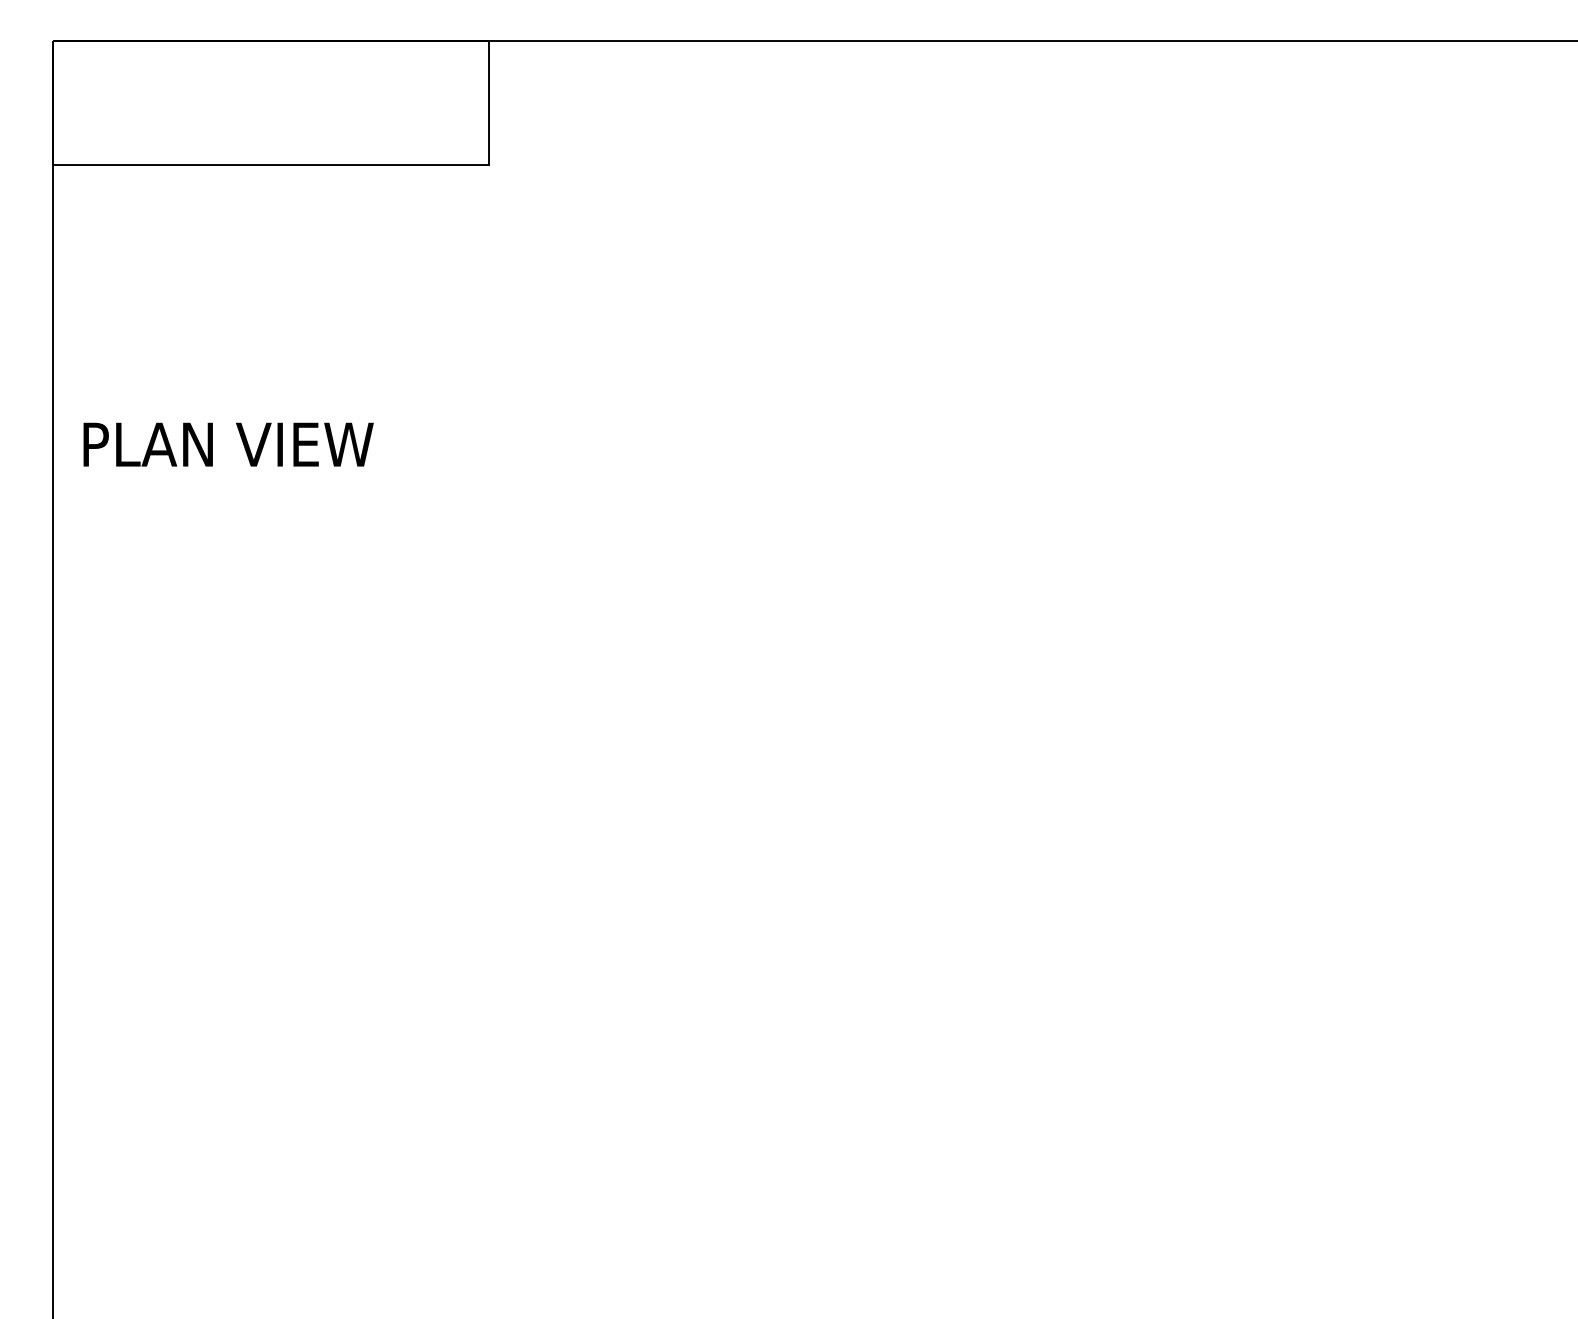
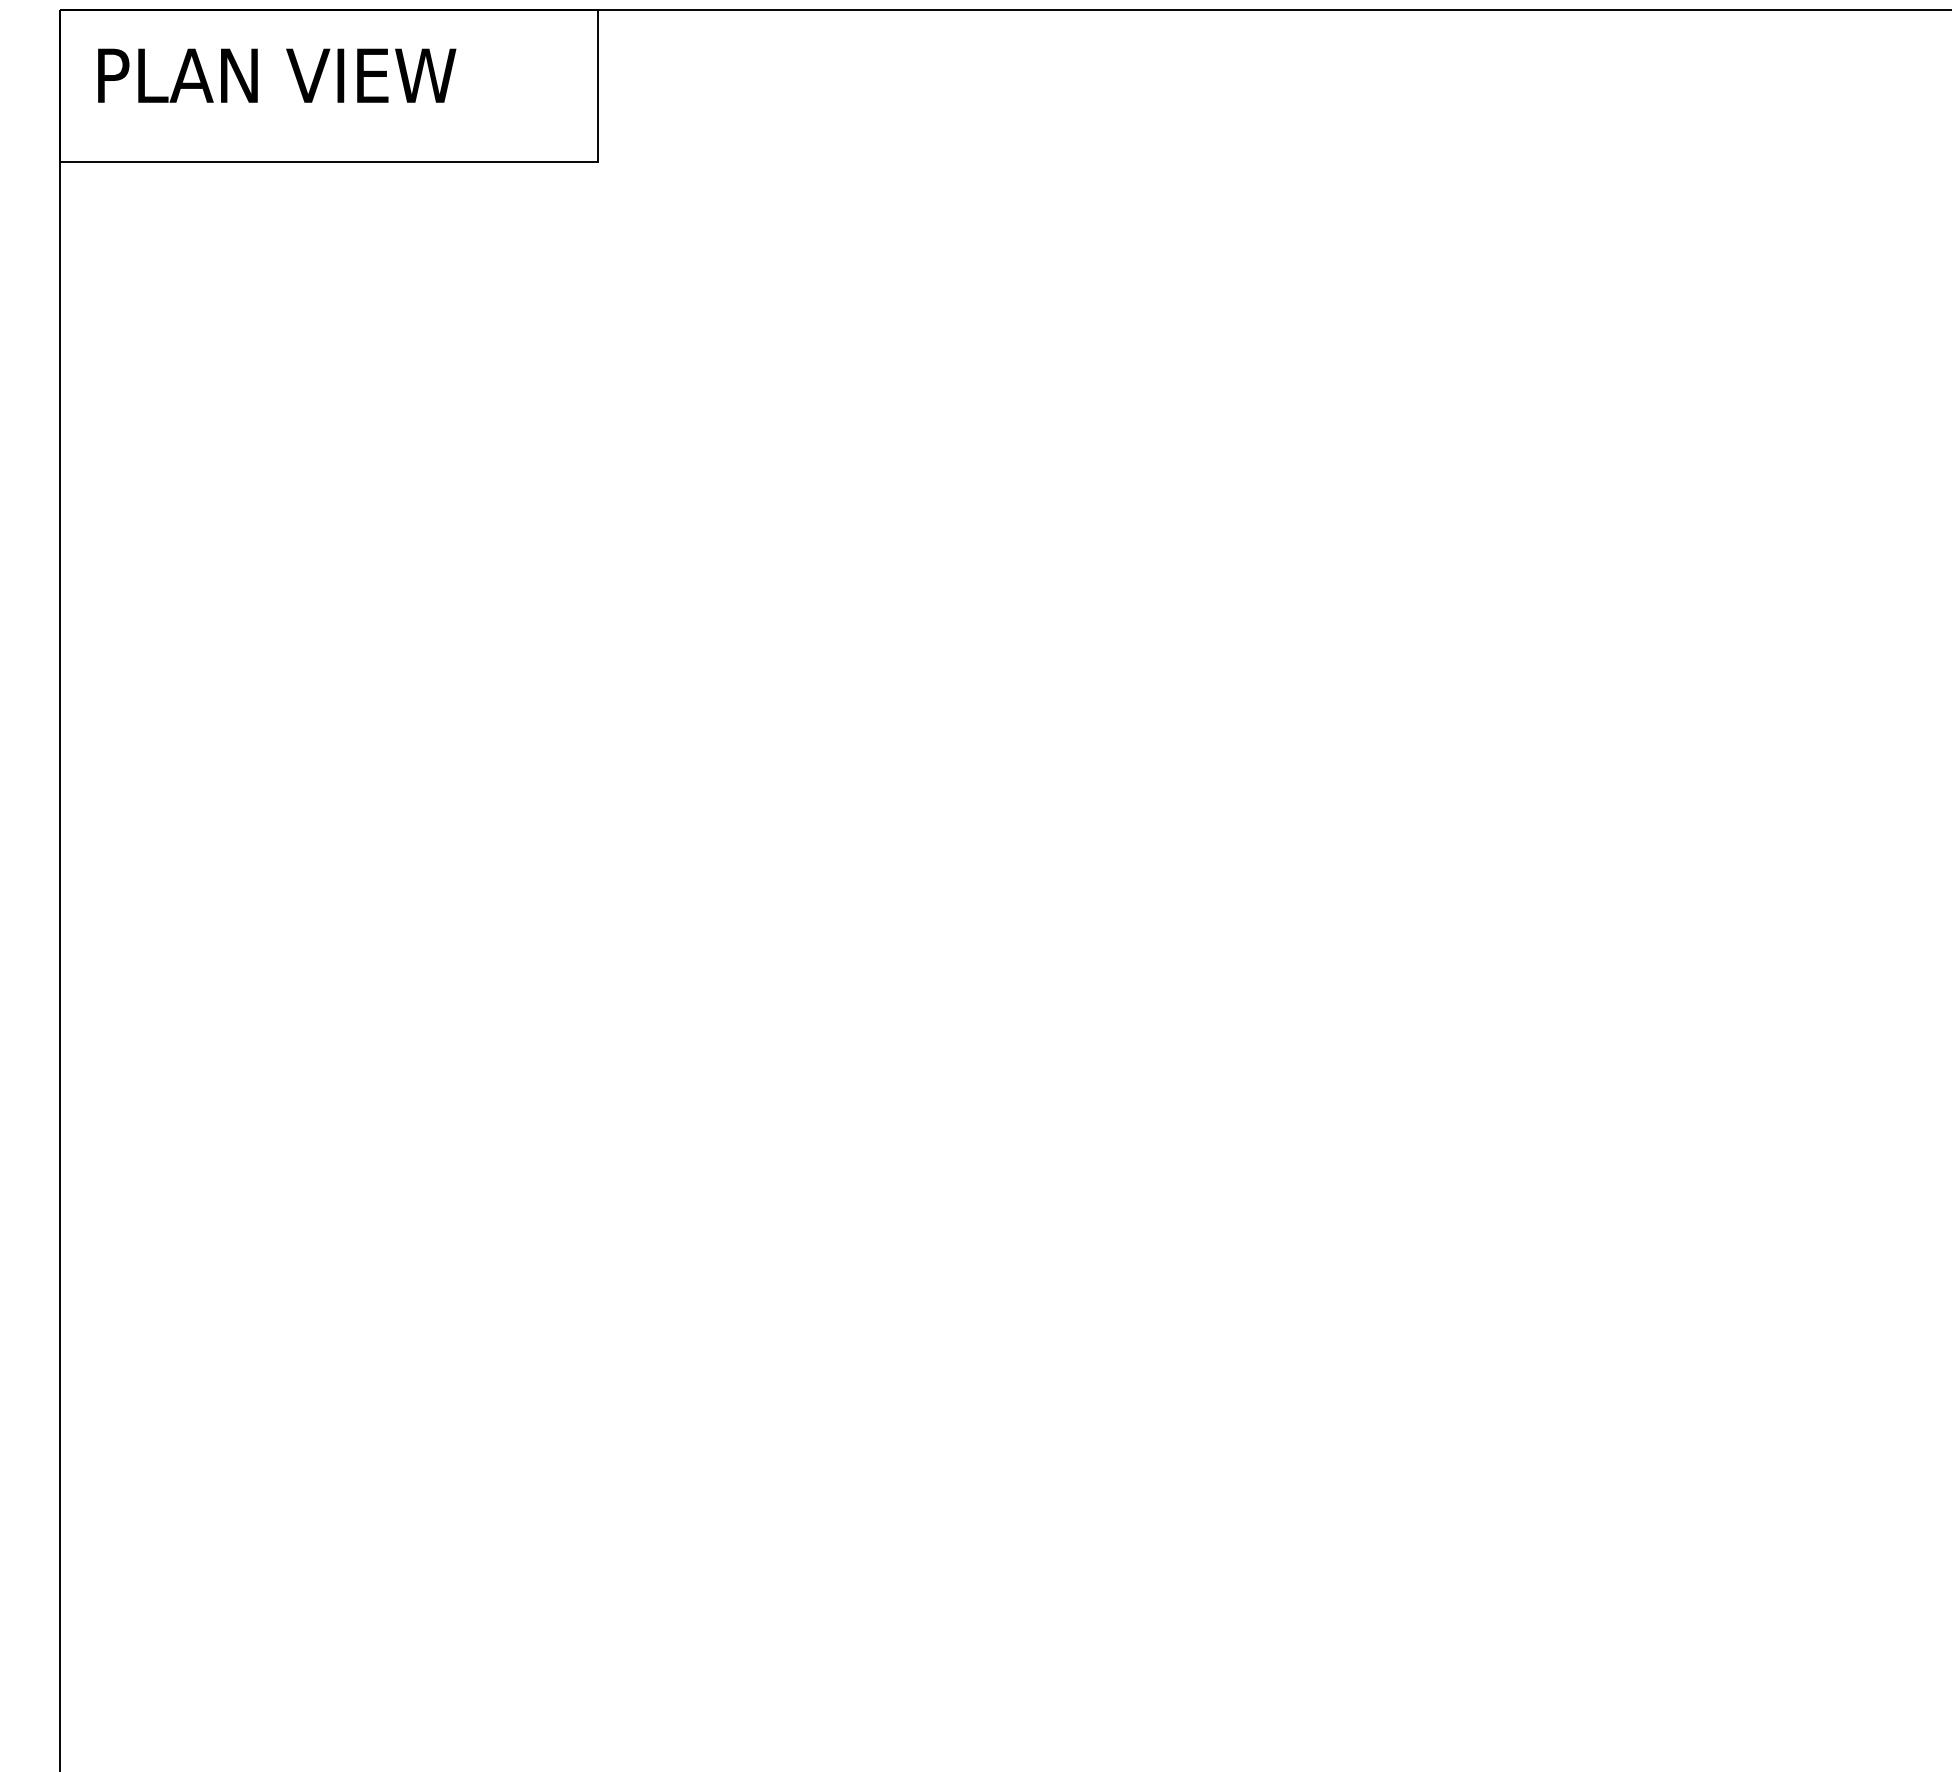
text: (228, 444) -> (277, 75), moved

